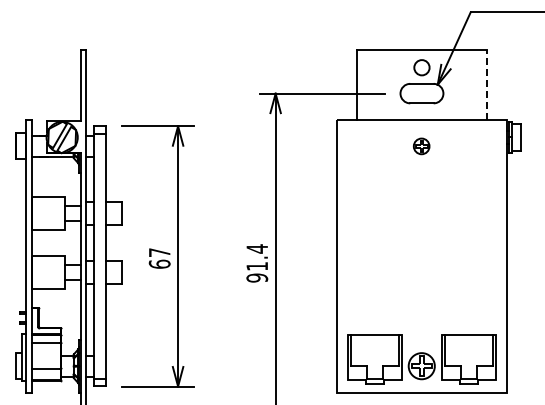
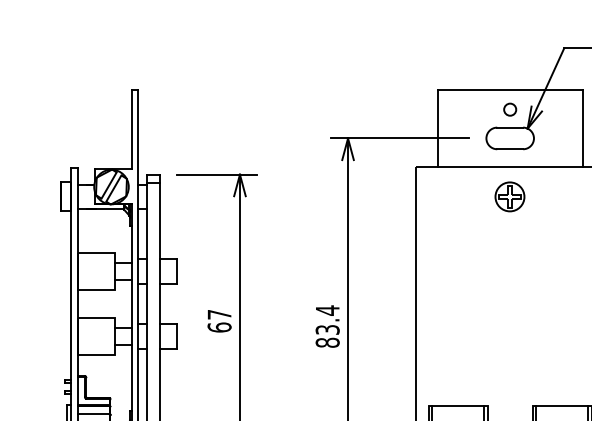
circle: (421, 67) -> (509, 109), size x0.71
line: (487, 85) -> (582, 129), dashed -> solid
part: (421, 146) -> (509, 197), size x1.67
text: (257, 272) -> (327, 336), 91.4 -> 83.4

